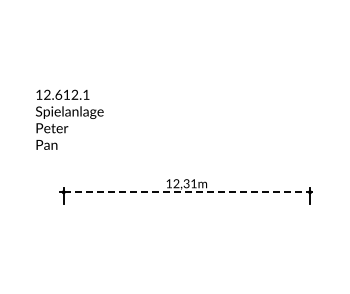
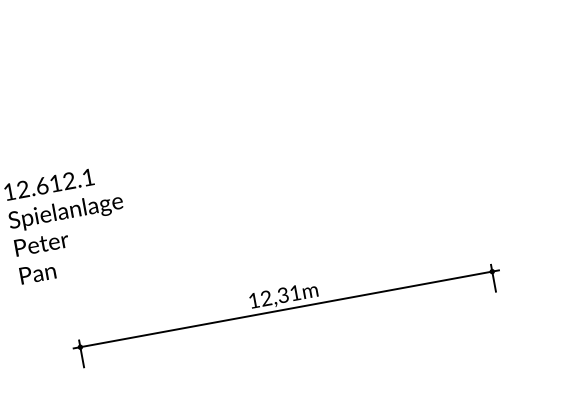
line: (189, 192) -> (290, 309), dashed -> solid

